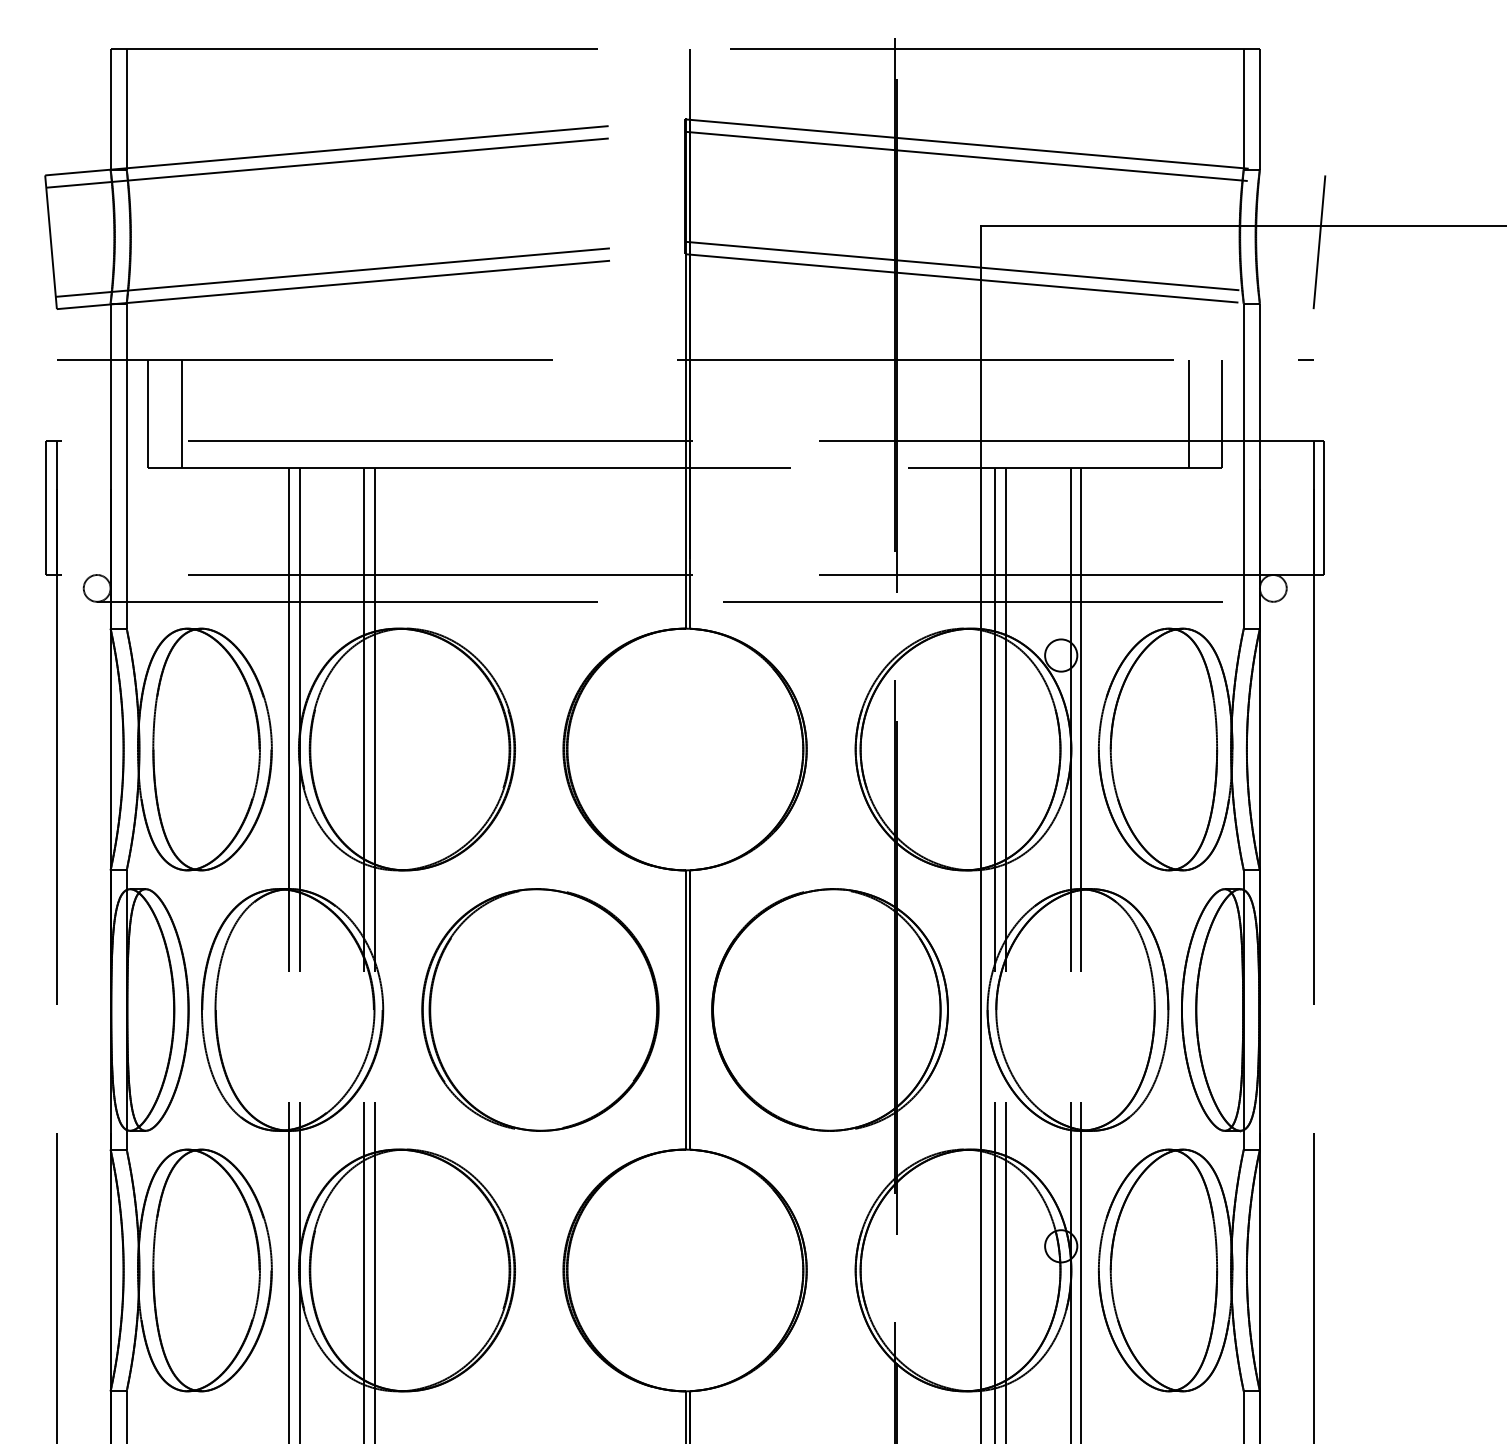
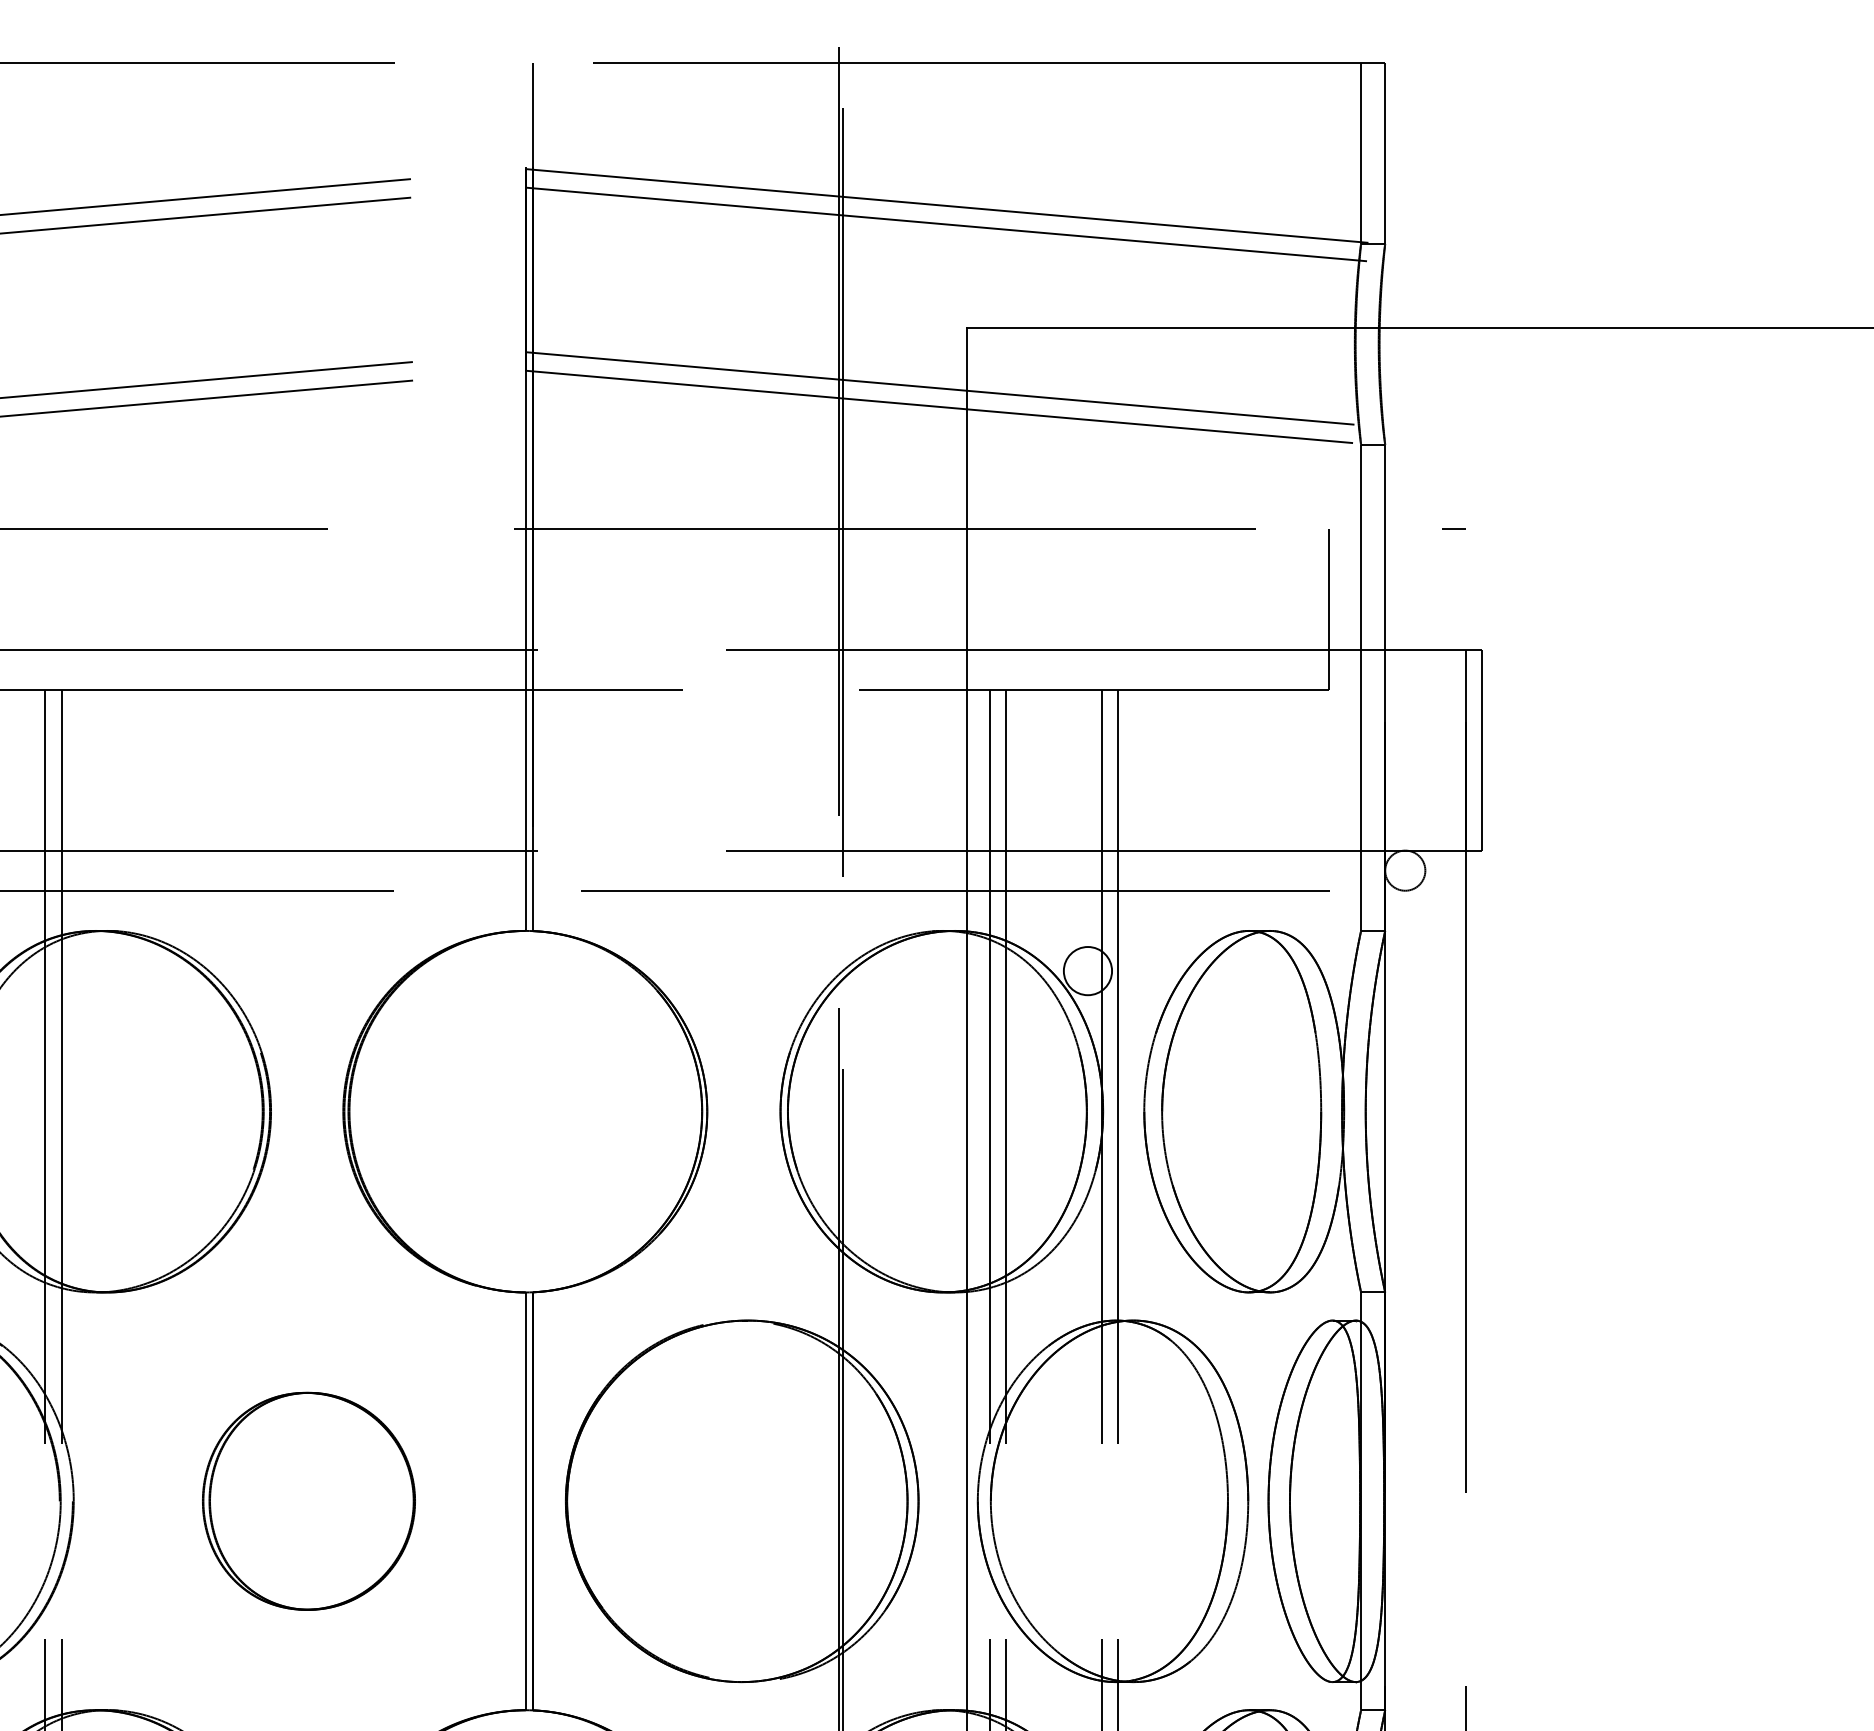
line: (1319, 242) -> (1474, 353), removed
line: (1189, 413) -> (1279, 609), removed
part: (540, 1009) -> (309, 1500), size x0.6

